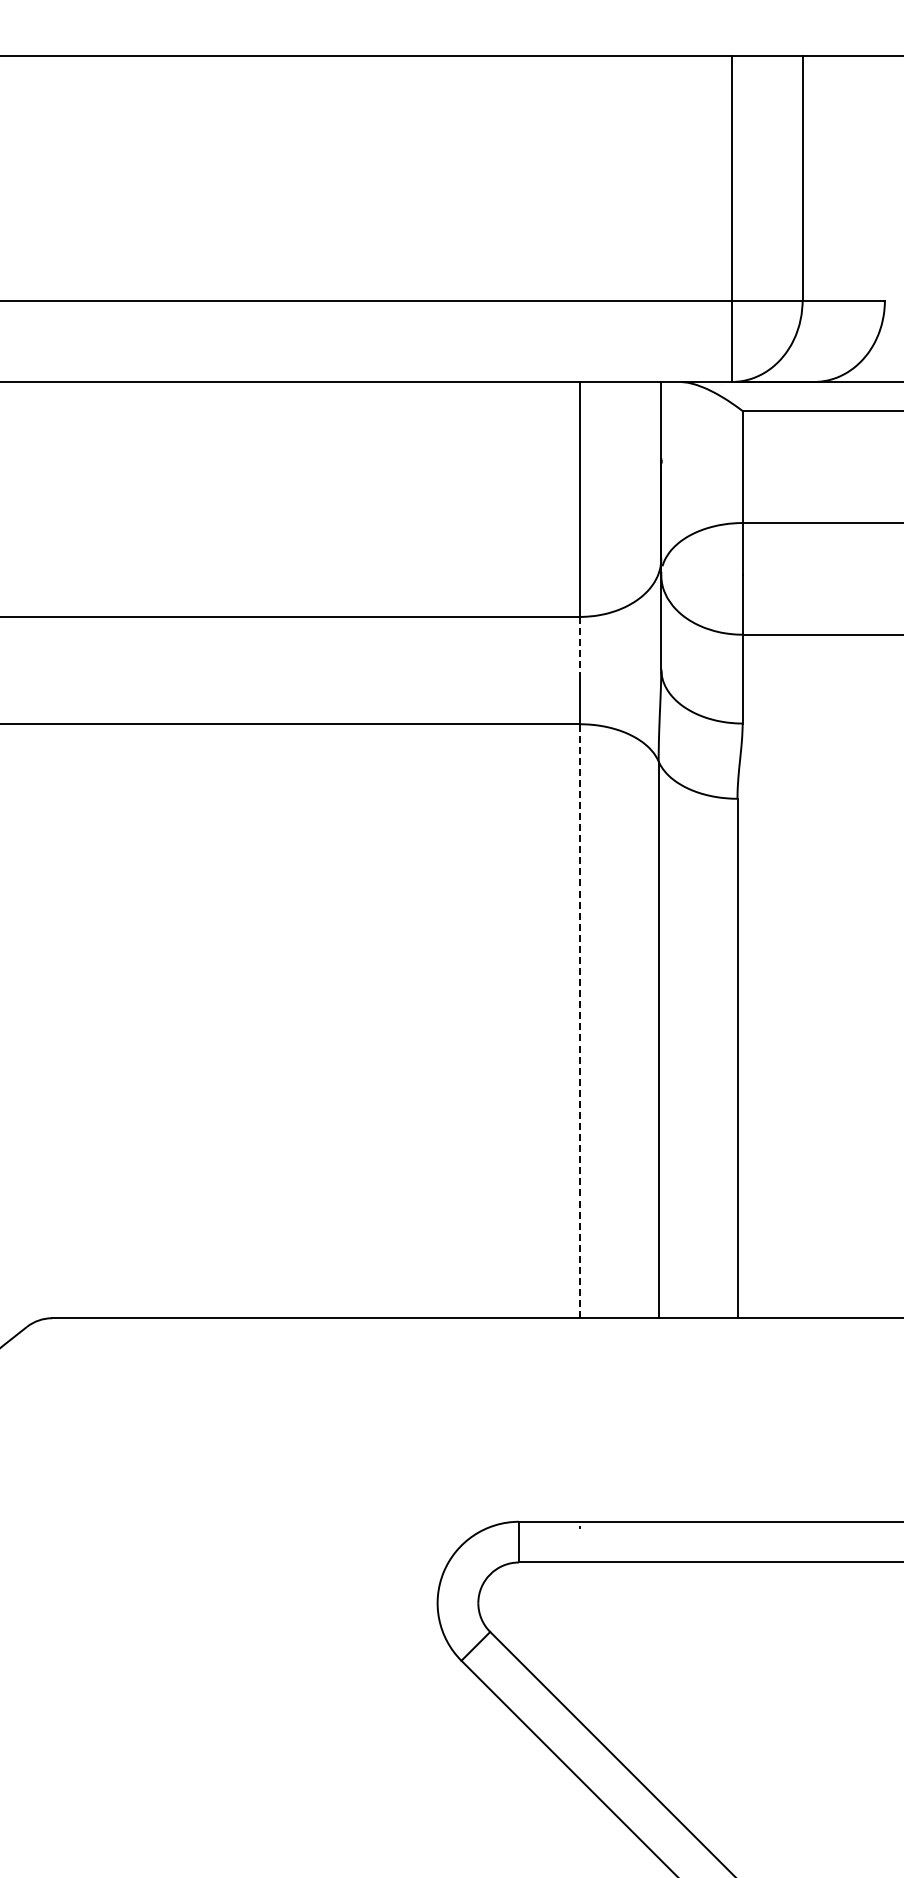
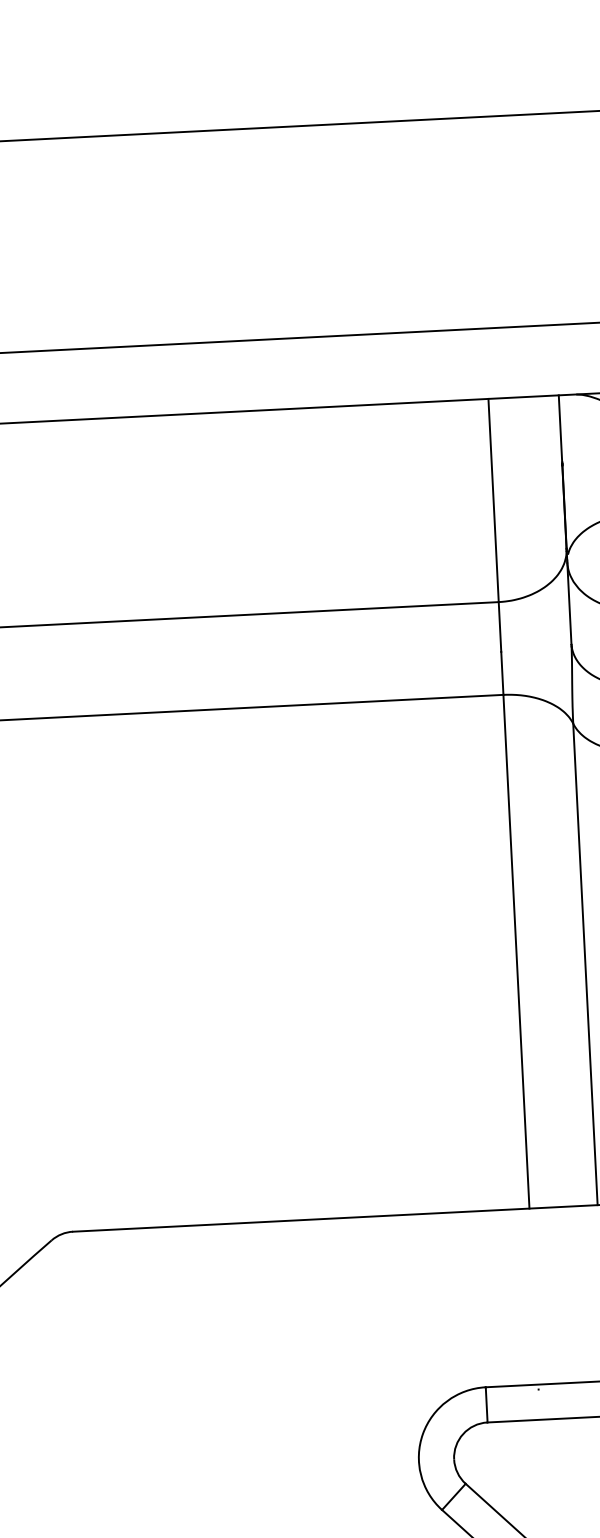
line: (579, 645) -> (499, 626), dashed -> solid
line: (579, 1020) -> (516, 951), dashed -> solid

